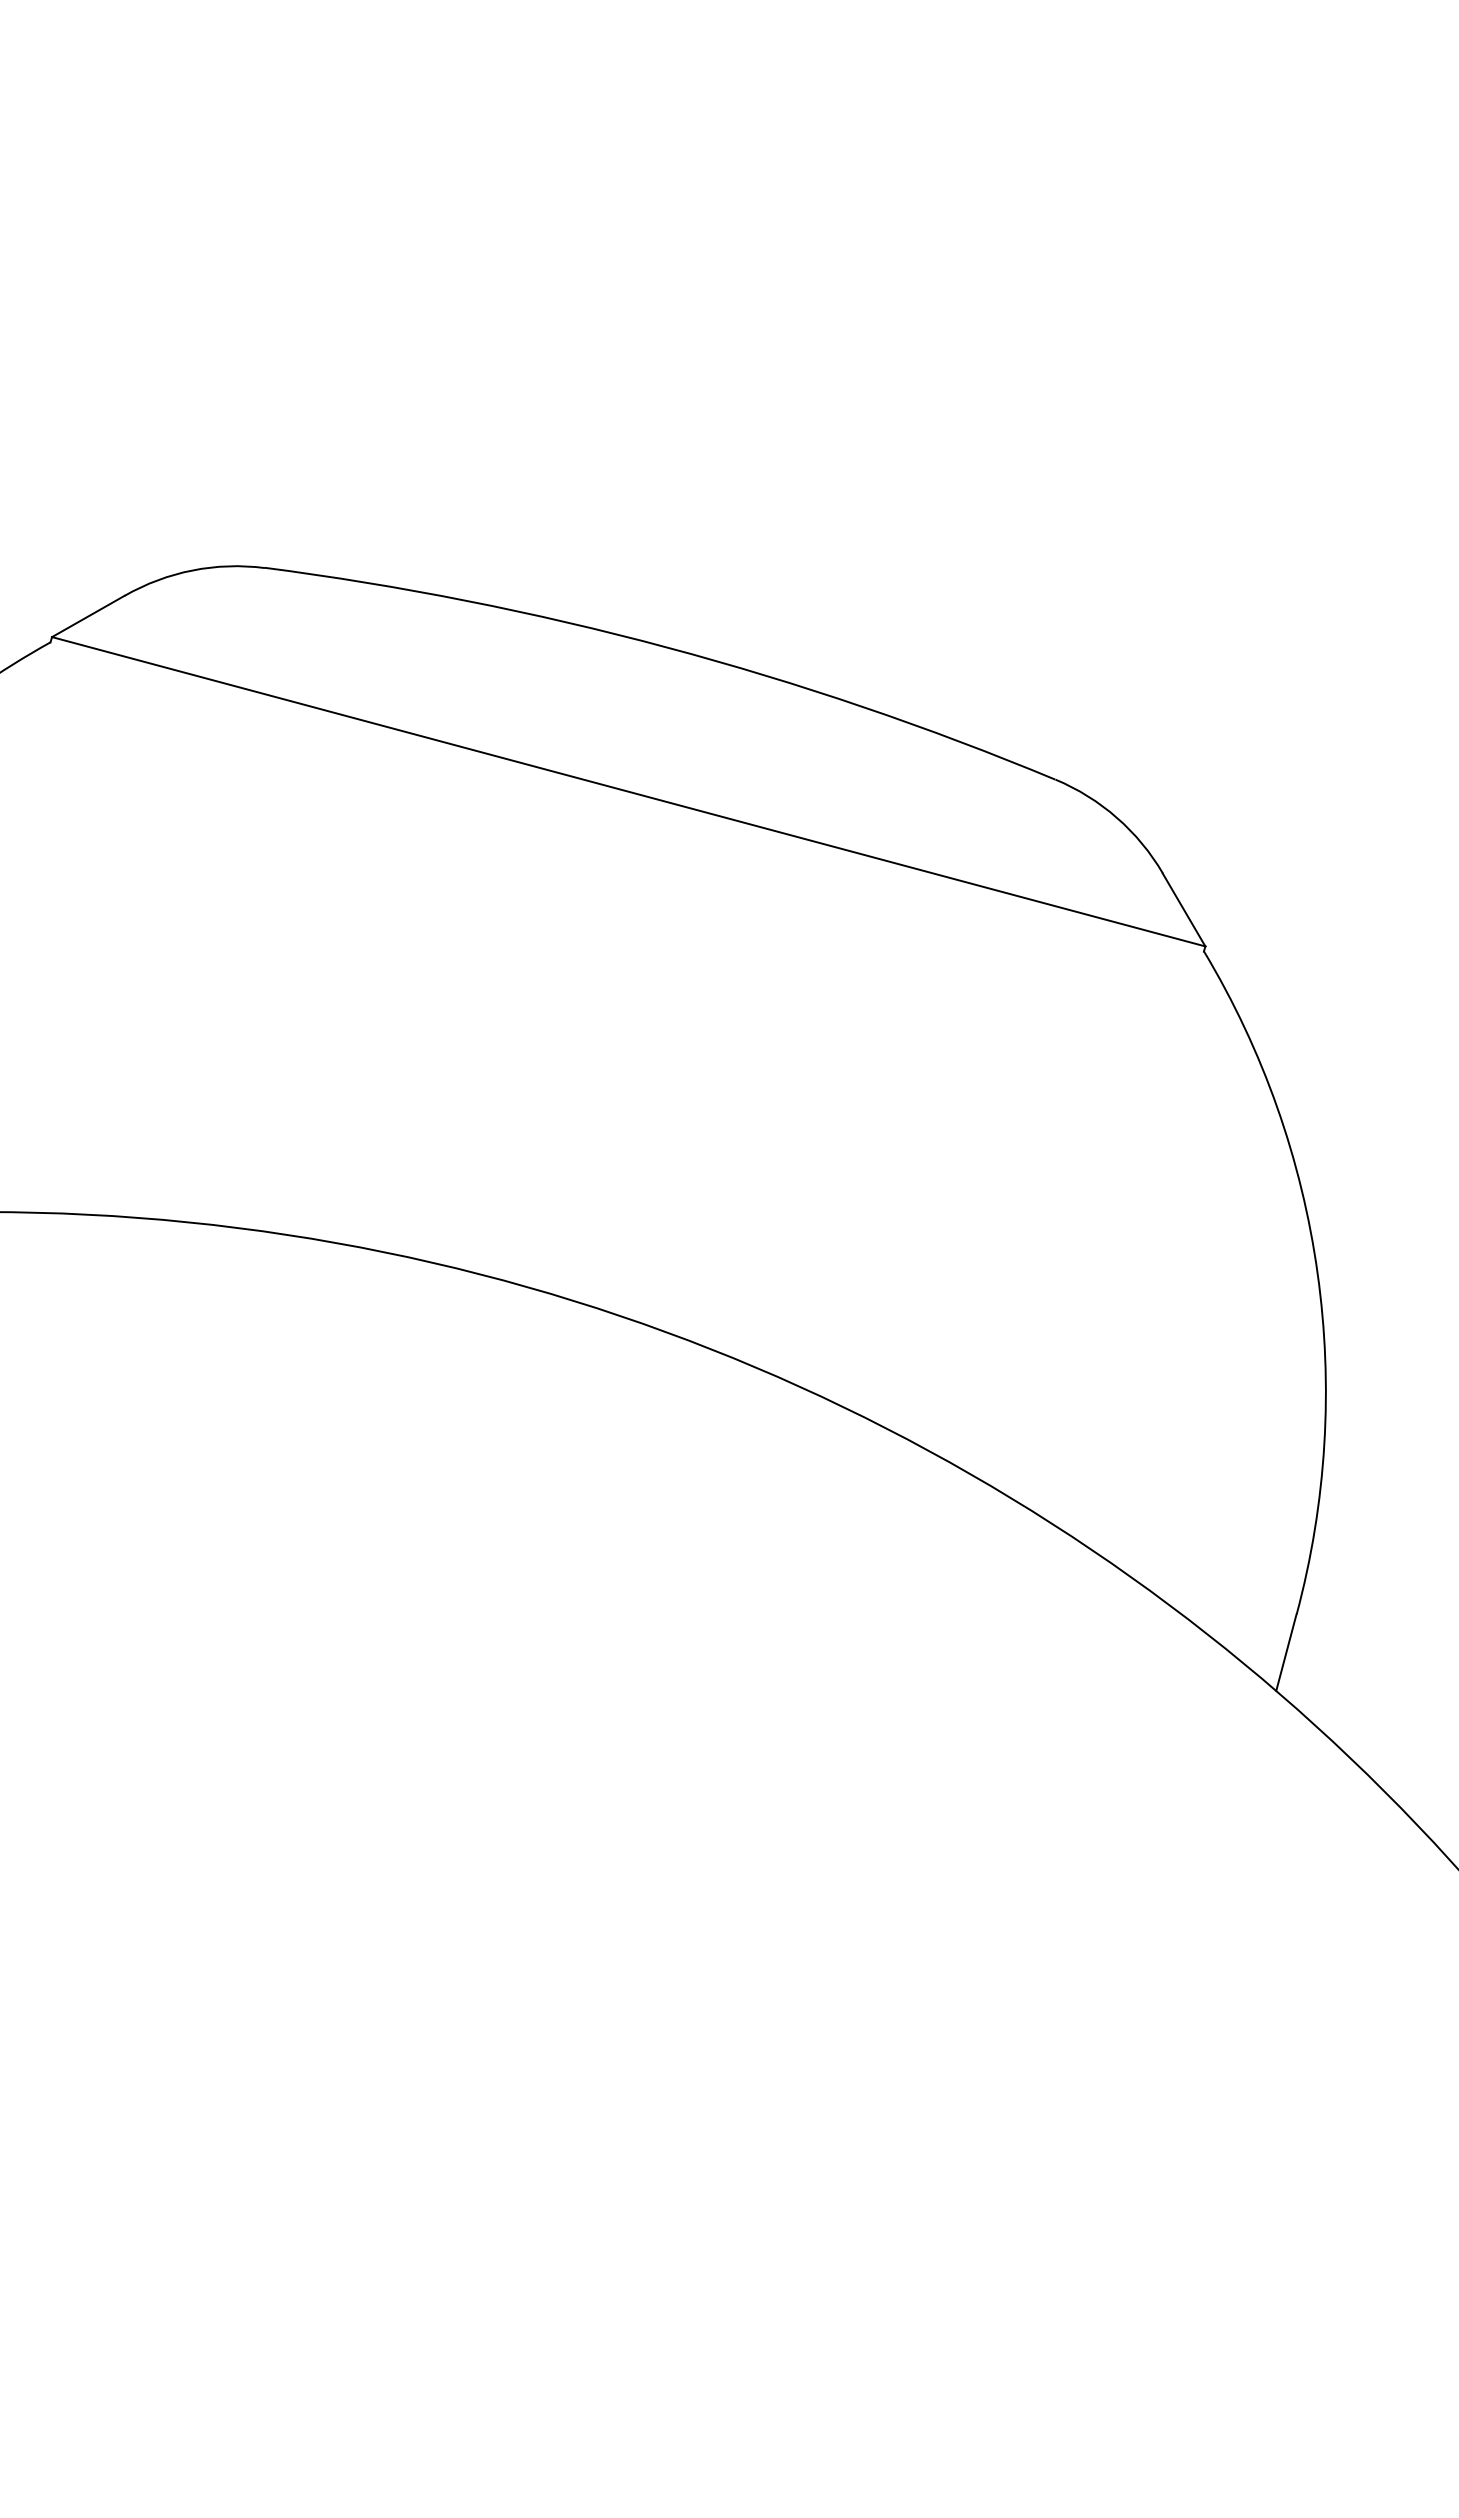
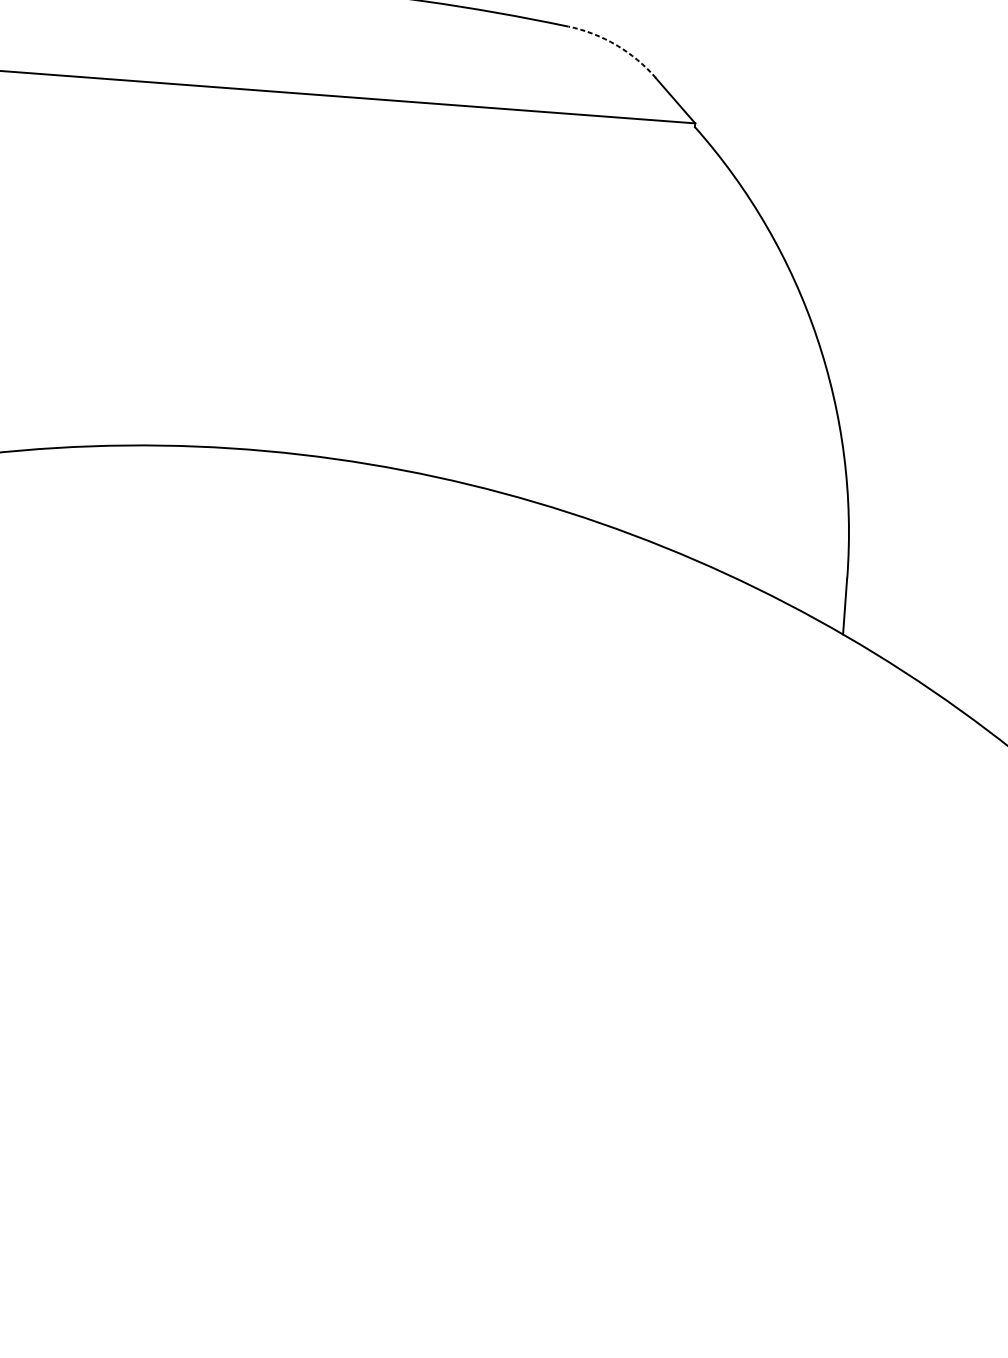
arc: (1116, 817) -> (616, 44), solid -> dashed

